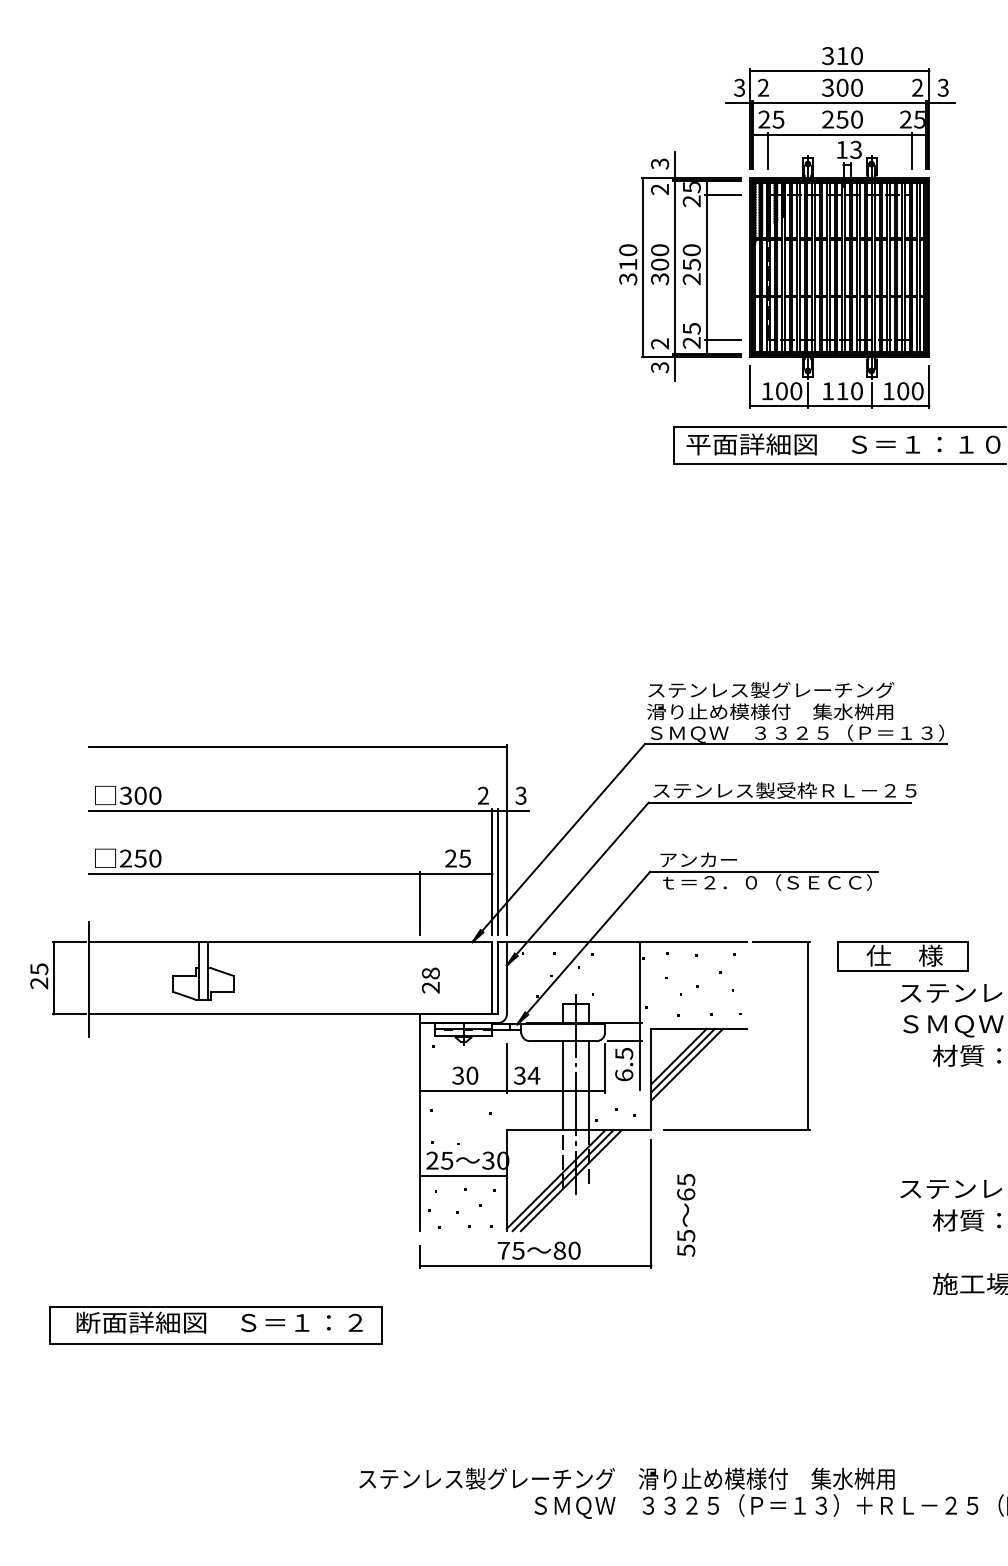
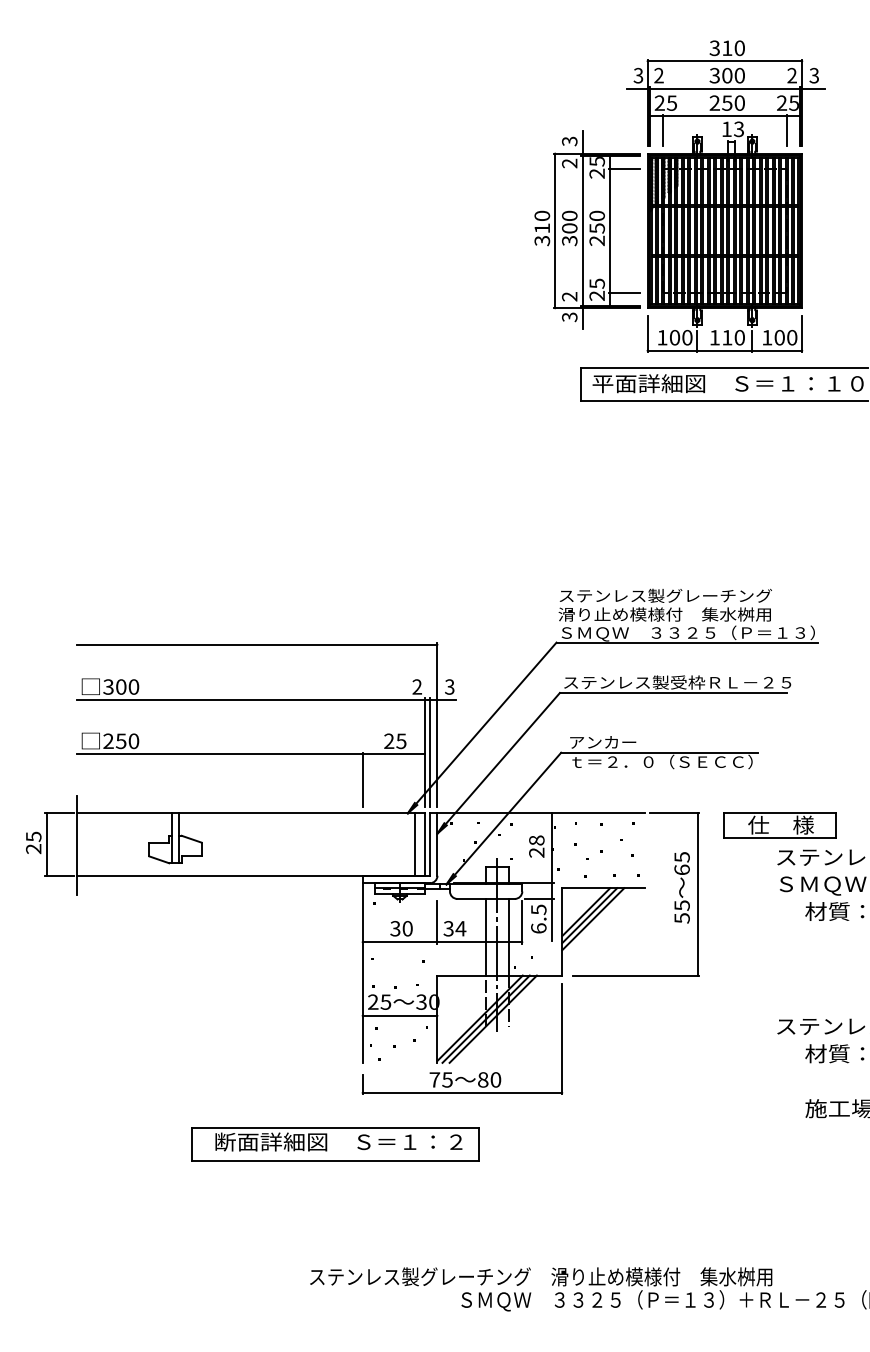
line: (480, 978) -> (414, 844), added
text: (430, 980) -> (536, 846), moved
text: (686, 1215) -> (682, 887), moved
part: (215, 1325) -> (335, 1144), moved

